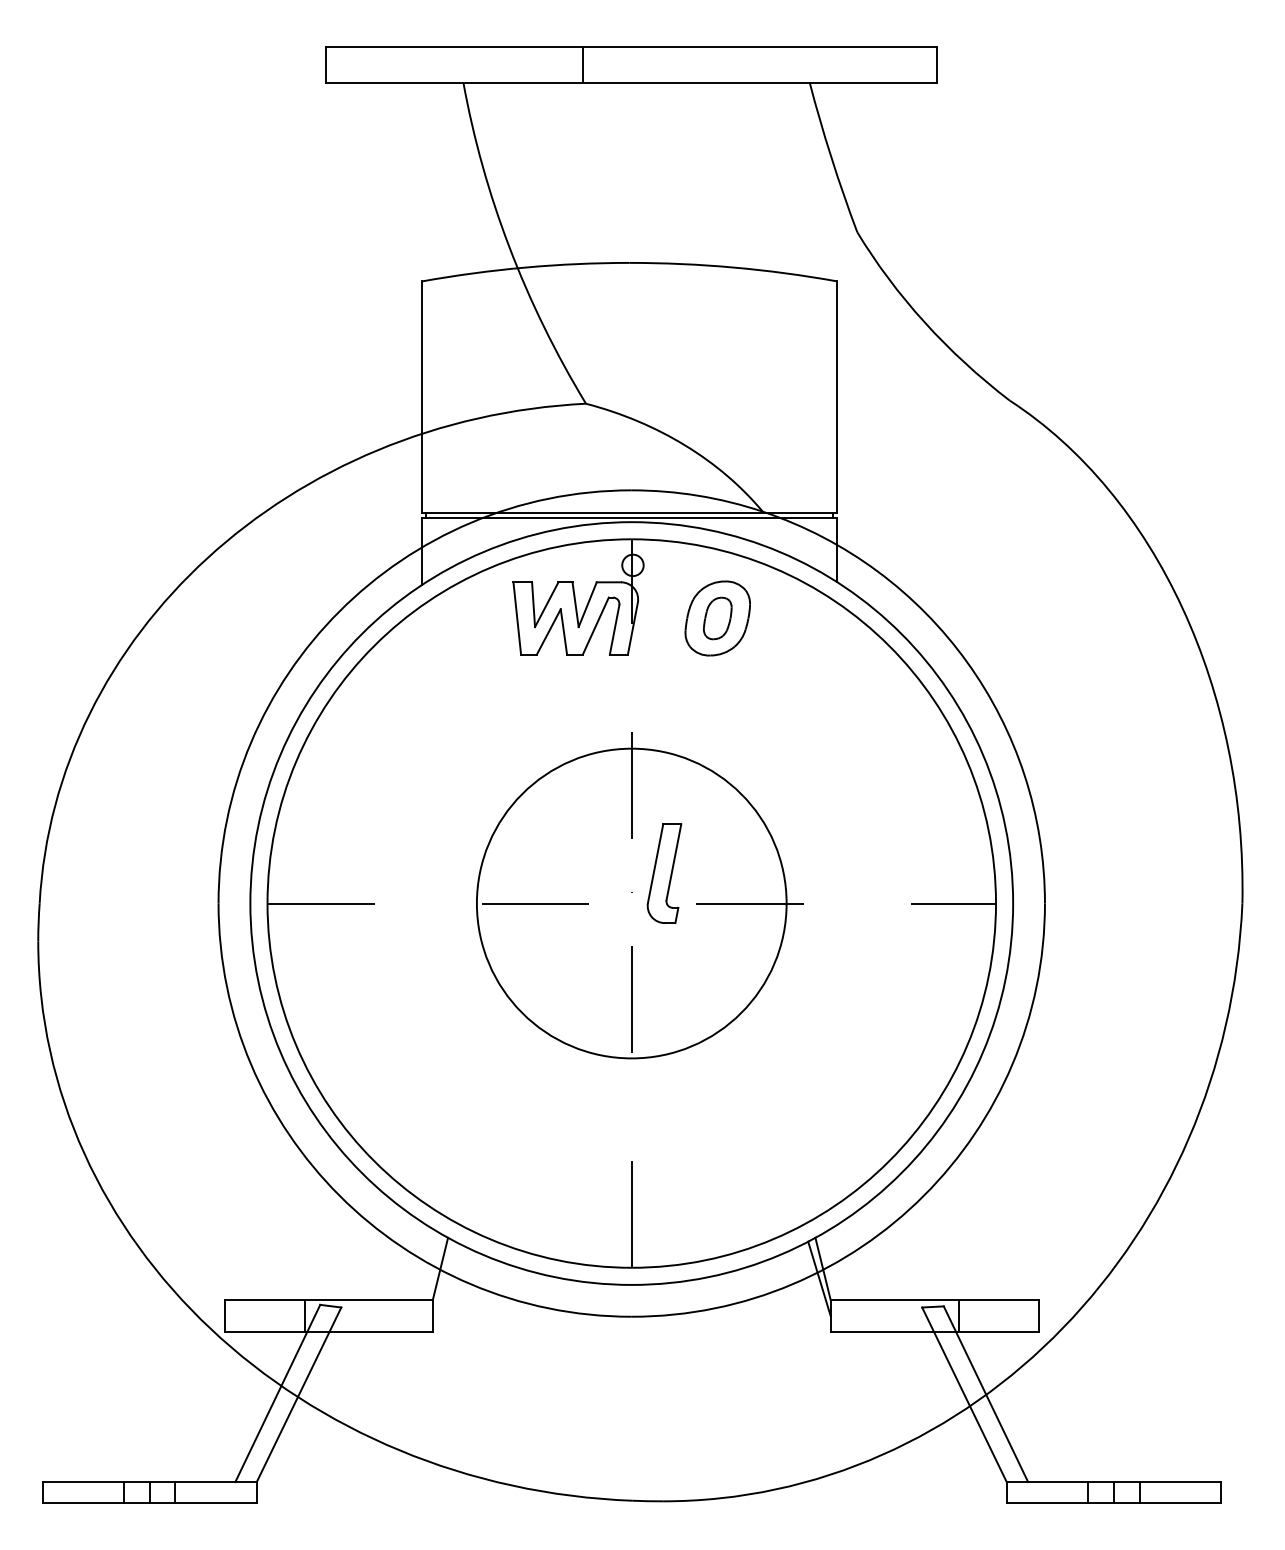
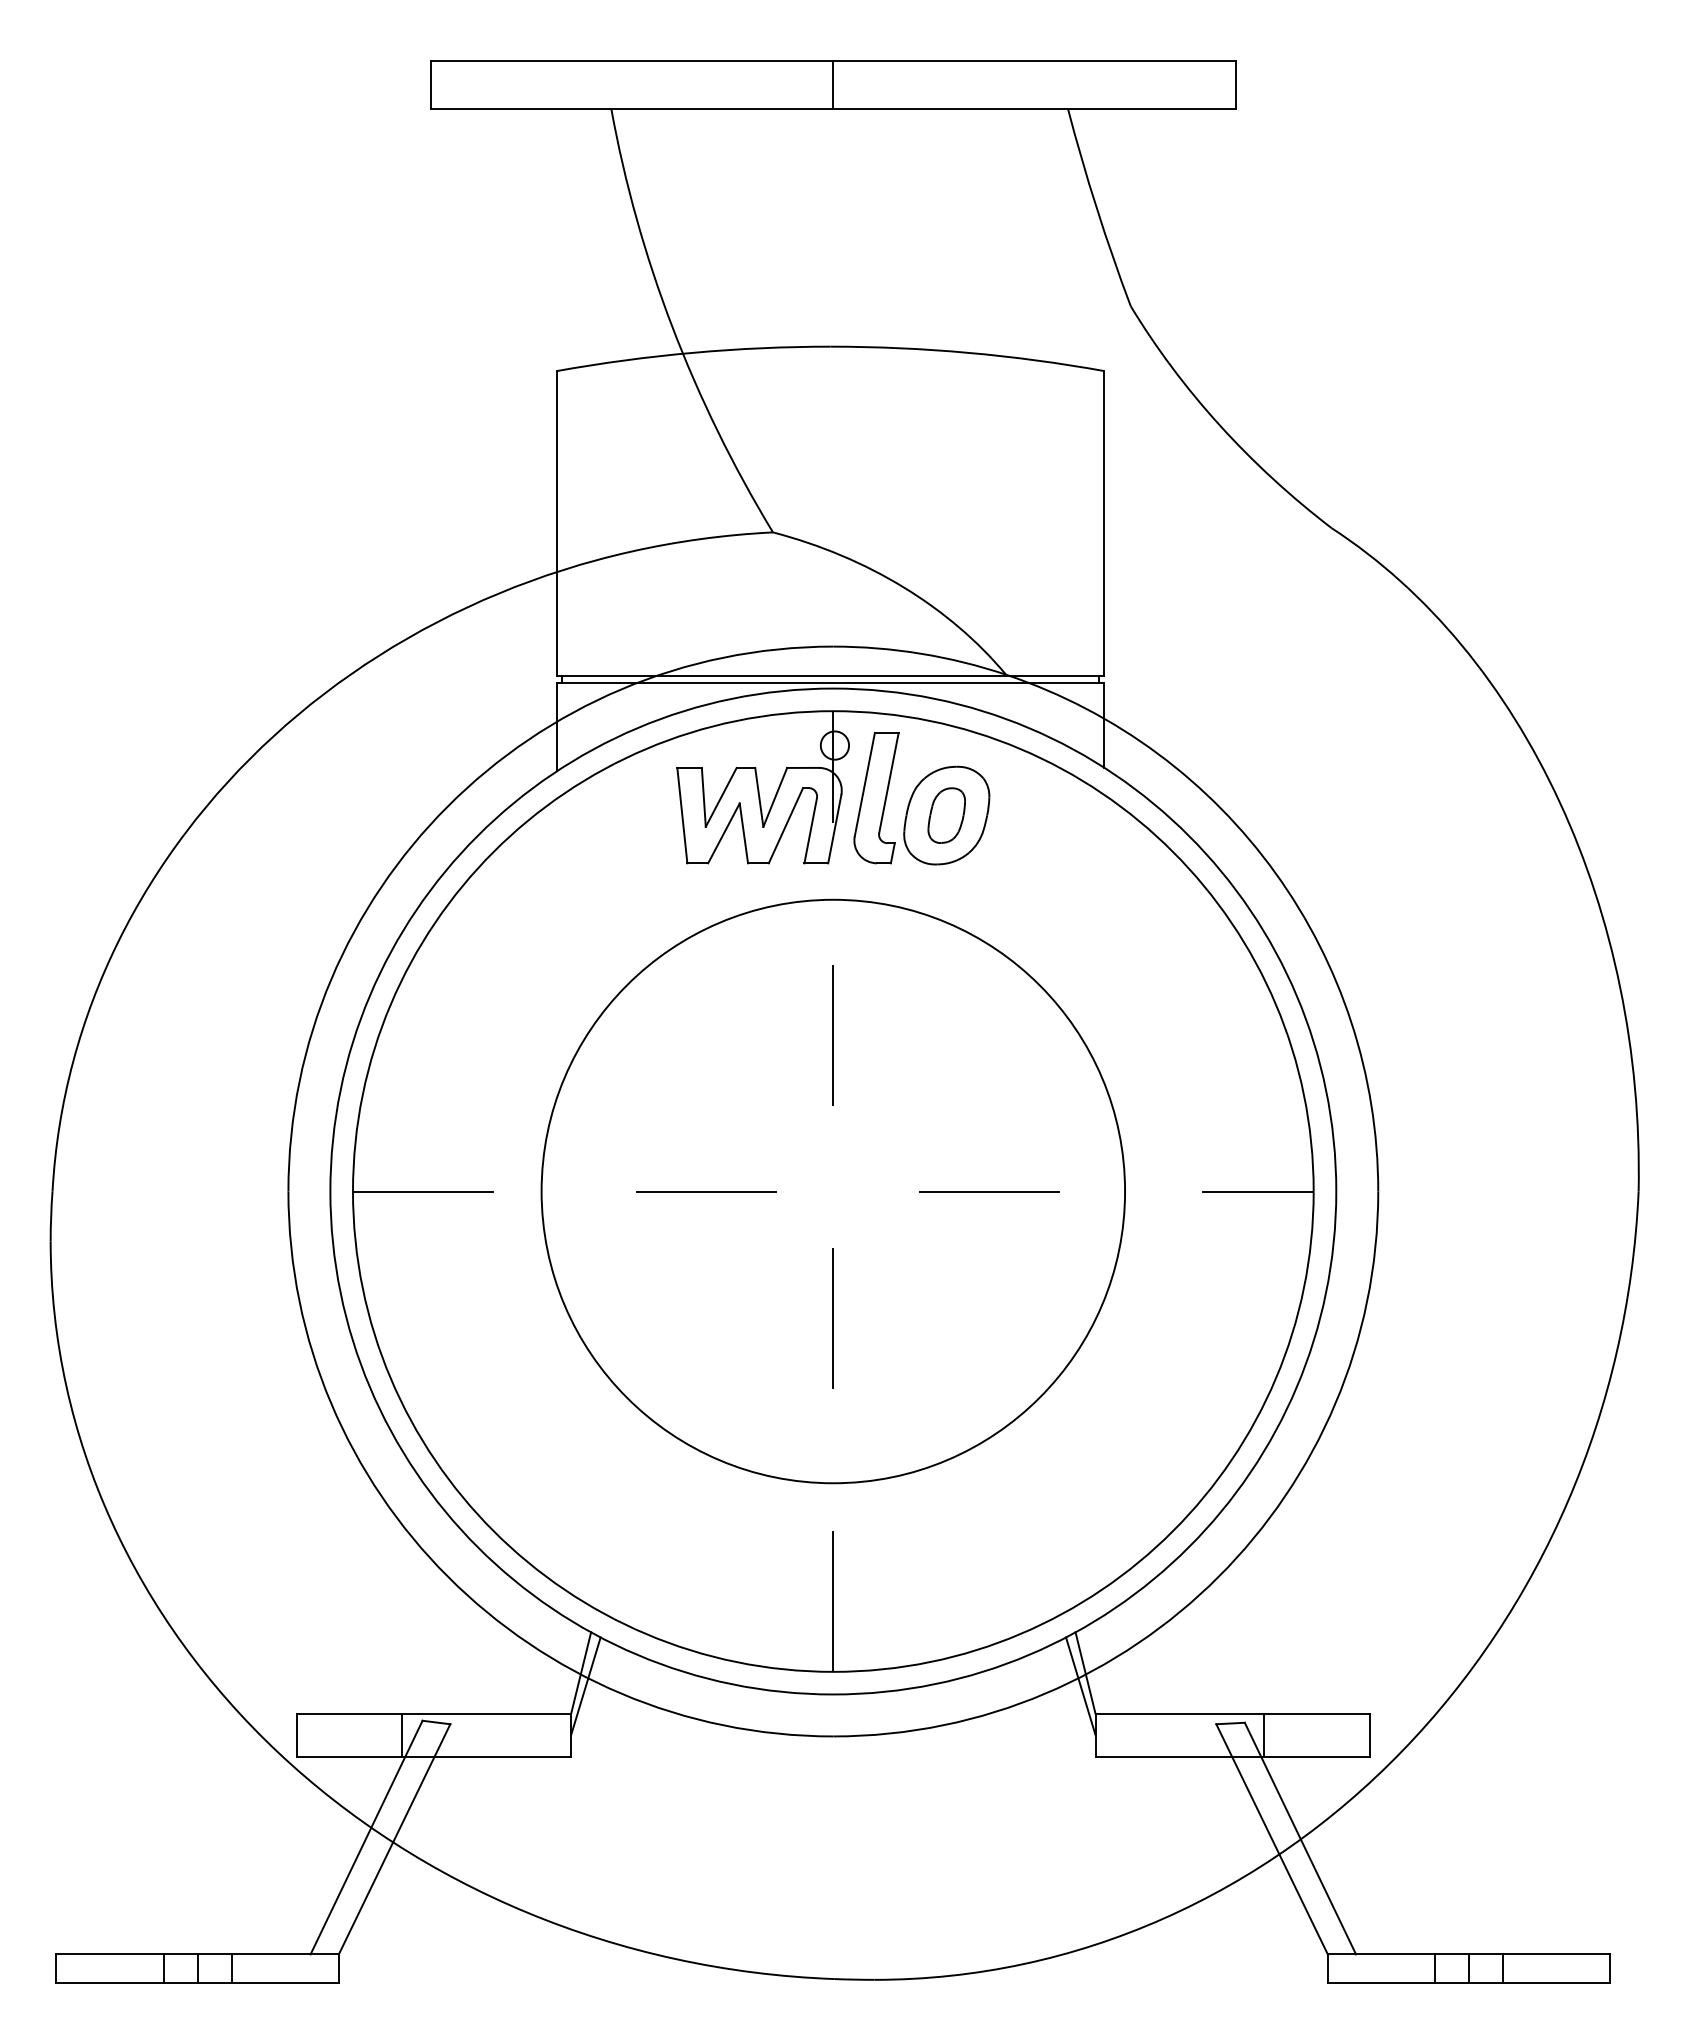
line: (583, 64) -> (833, 85), moved
part: (664, 873) -> (876, 798), moved
circle: (631, 903) -> (833, 1191), size x1.43
line: (443, 1278) -> (585, 1686), added

